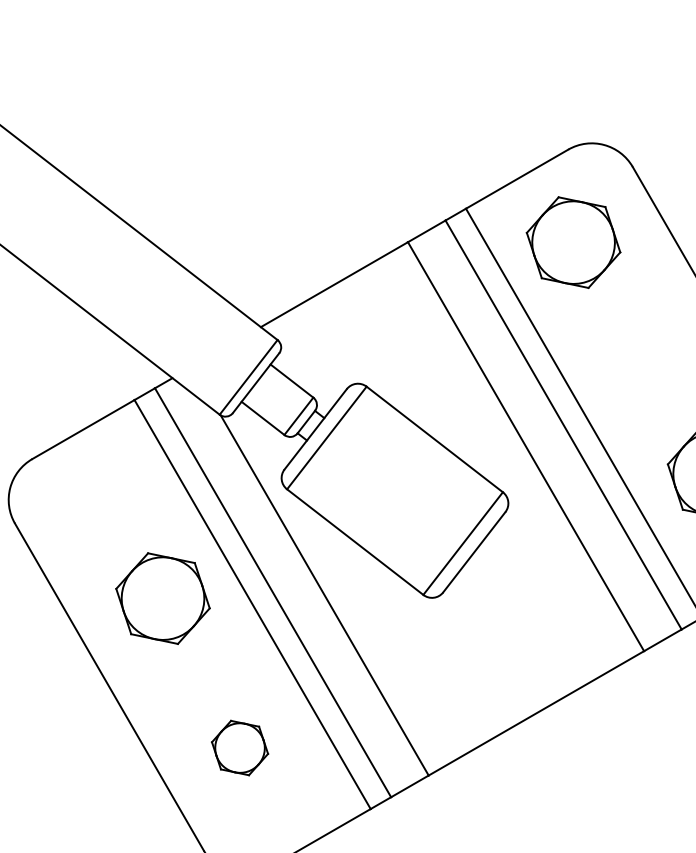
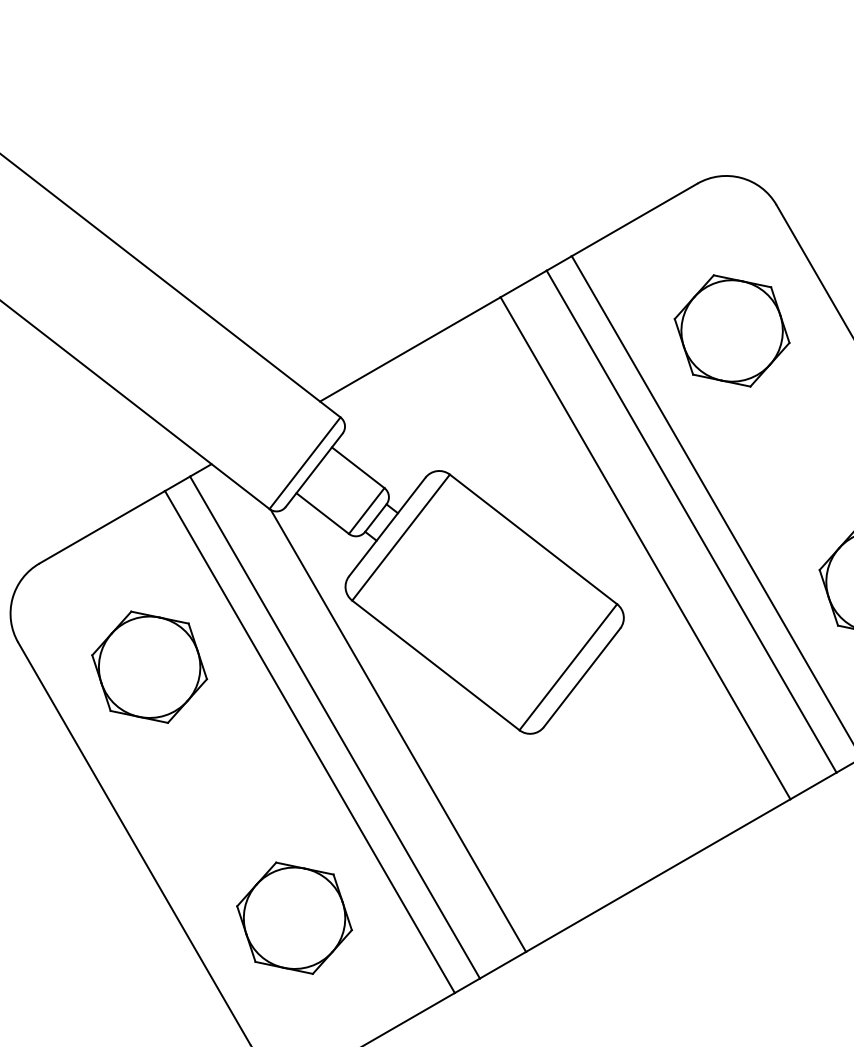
part: (573, 242) -> (732, 330), moved
part: (162, 598) -> (148, 667), moved
part: (239, 747) -> (293, 917), size x1.67

